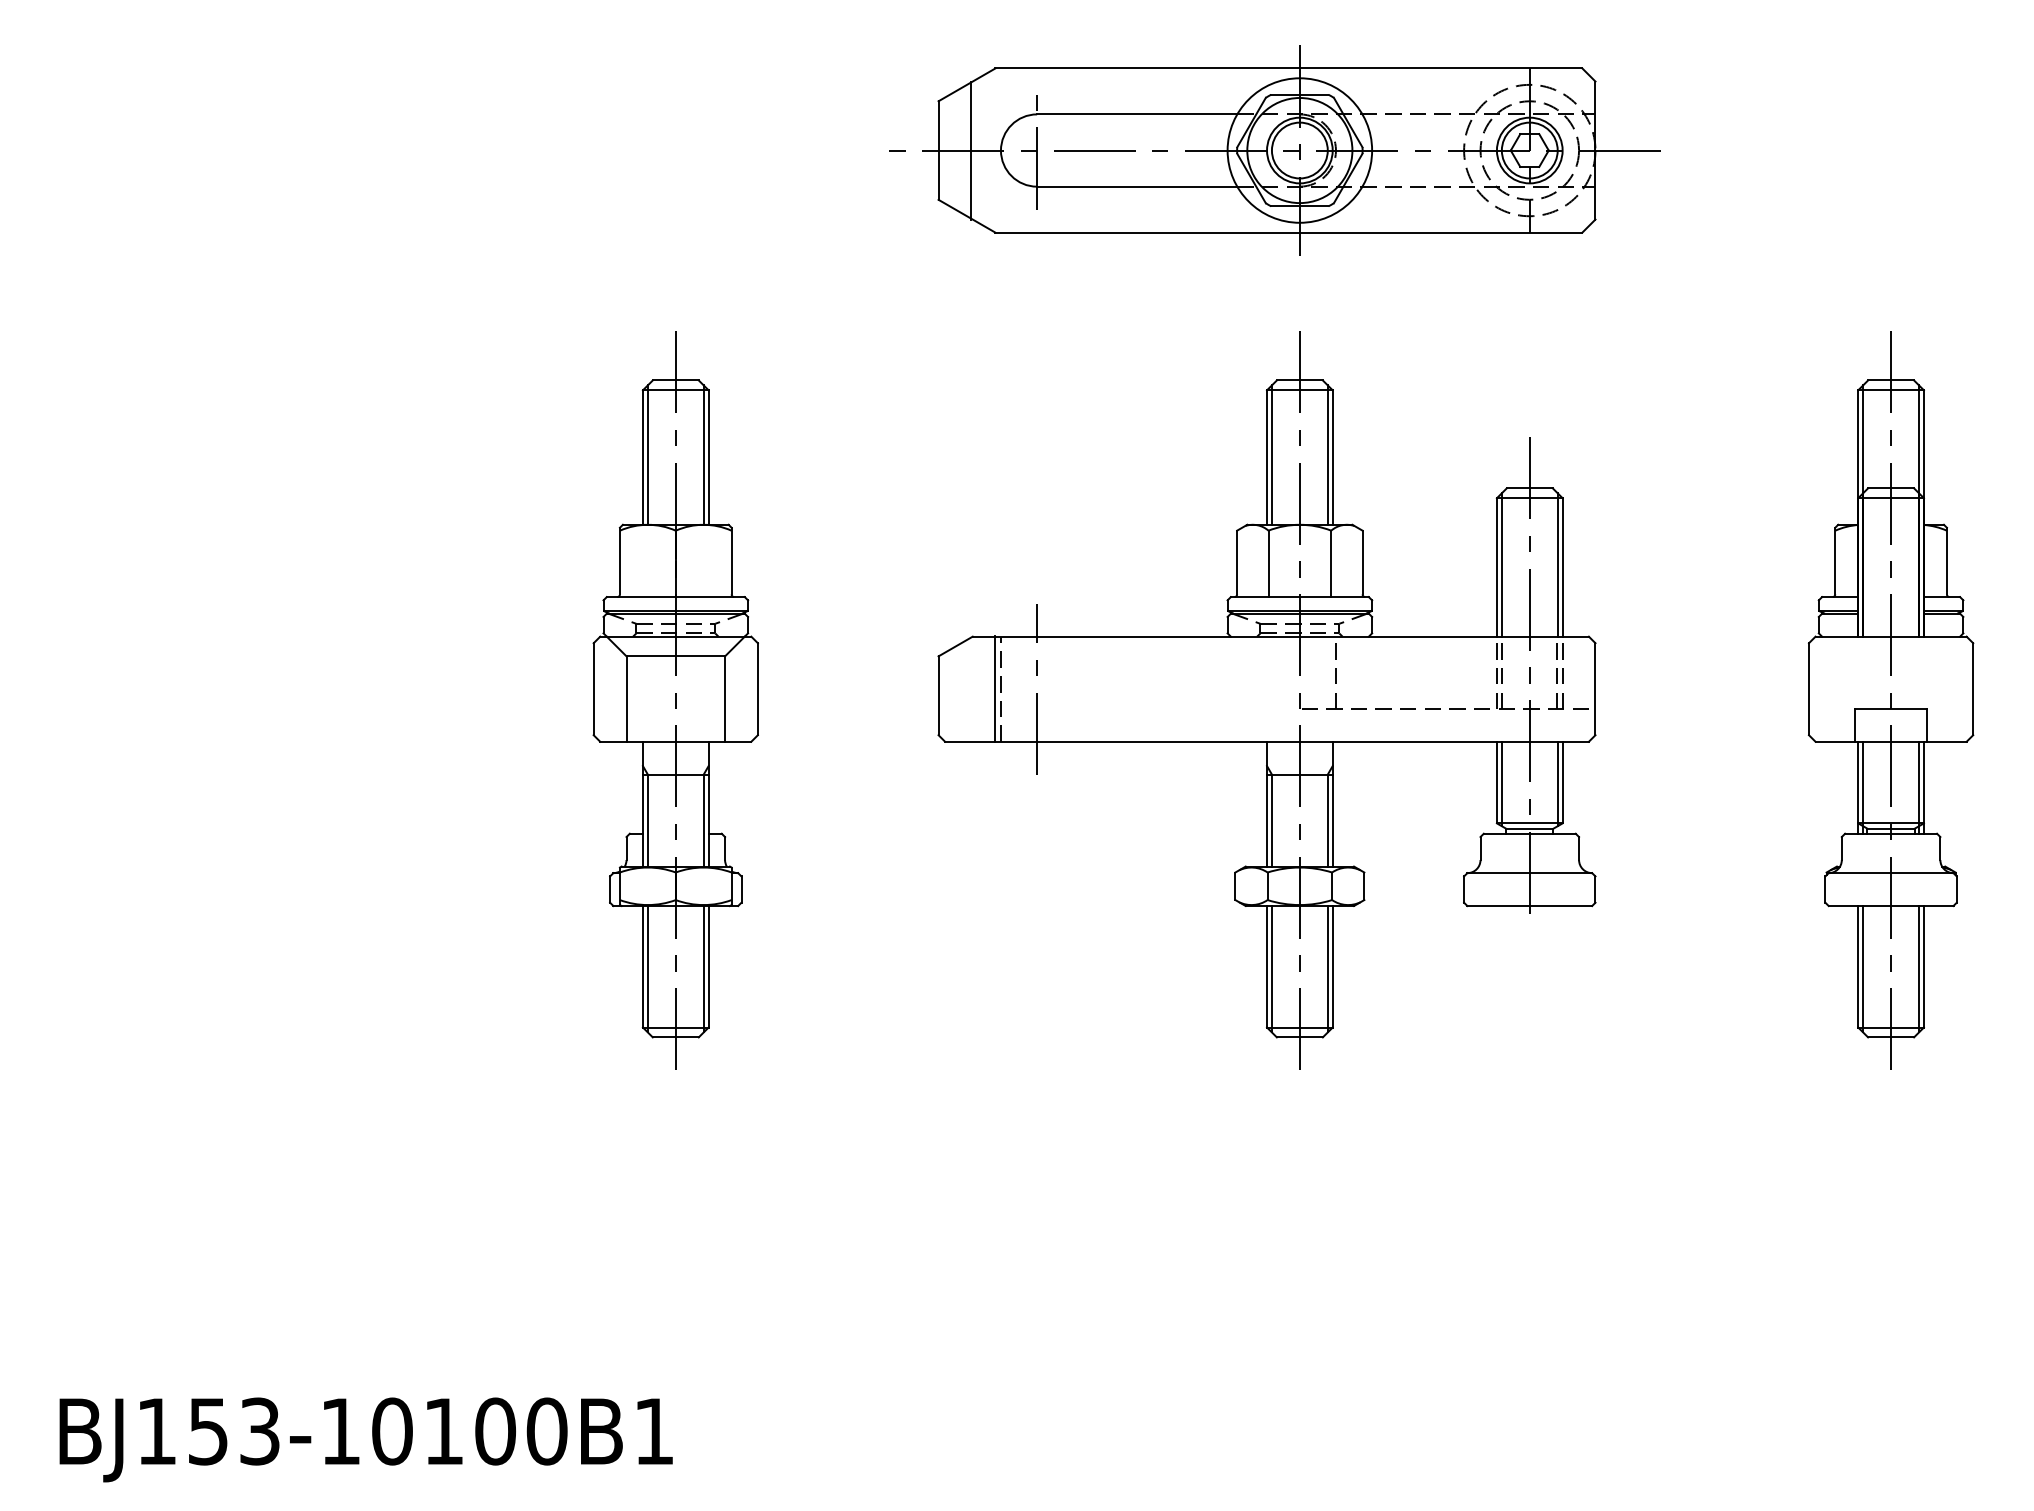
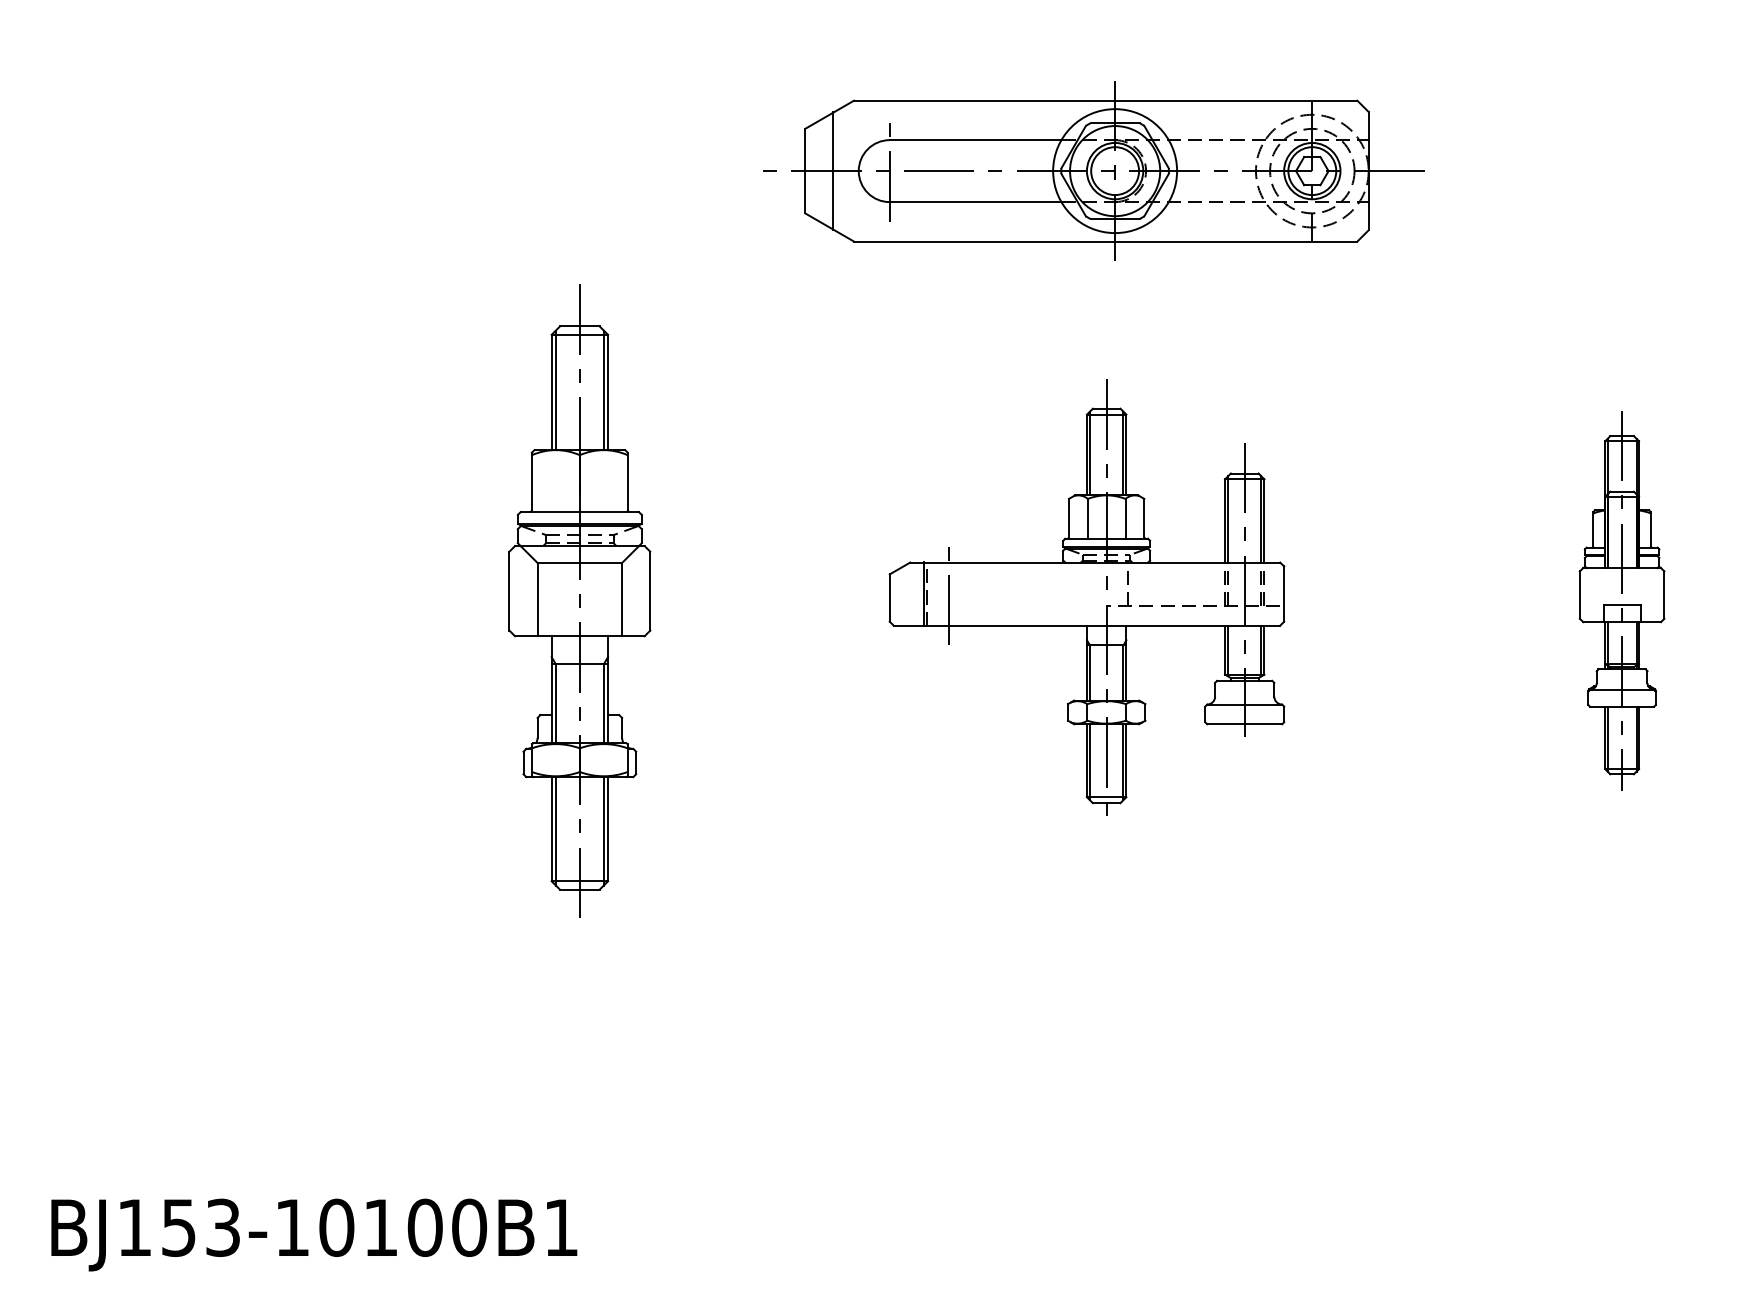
part: (1274, 149) -> (1093, 170), moved
part: (1266, 700) -> (1086, 600), size x0.7
part: (1890, 700) -> (1621, 600), size x0.6

